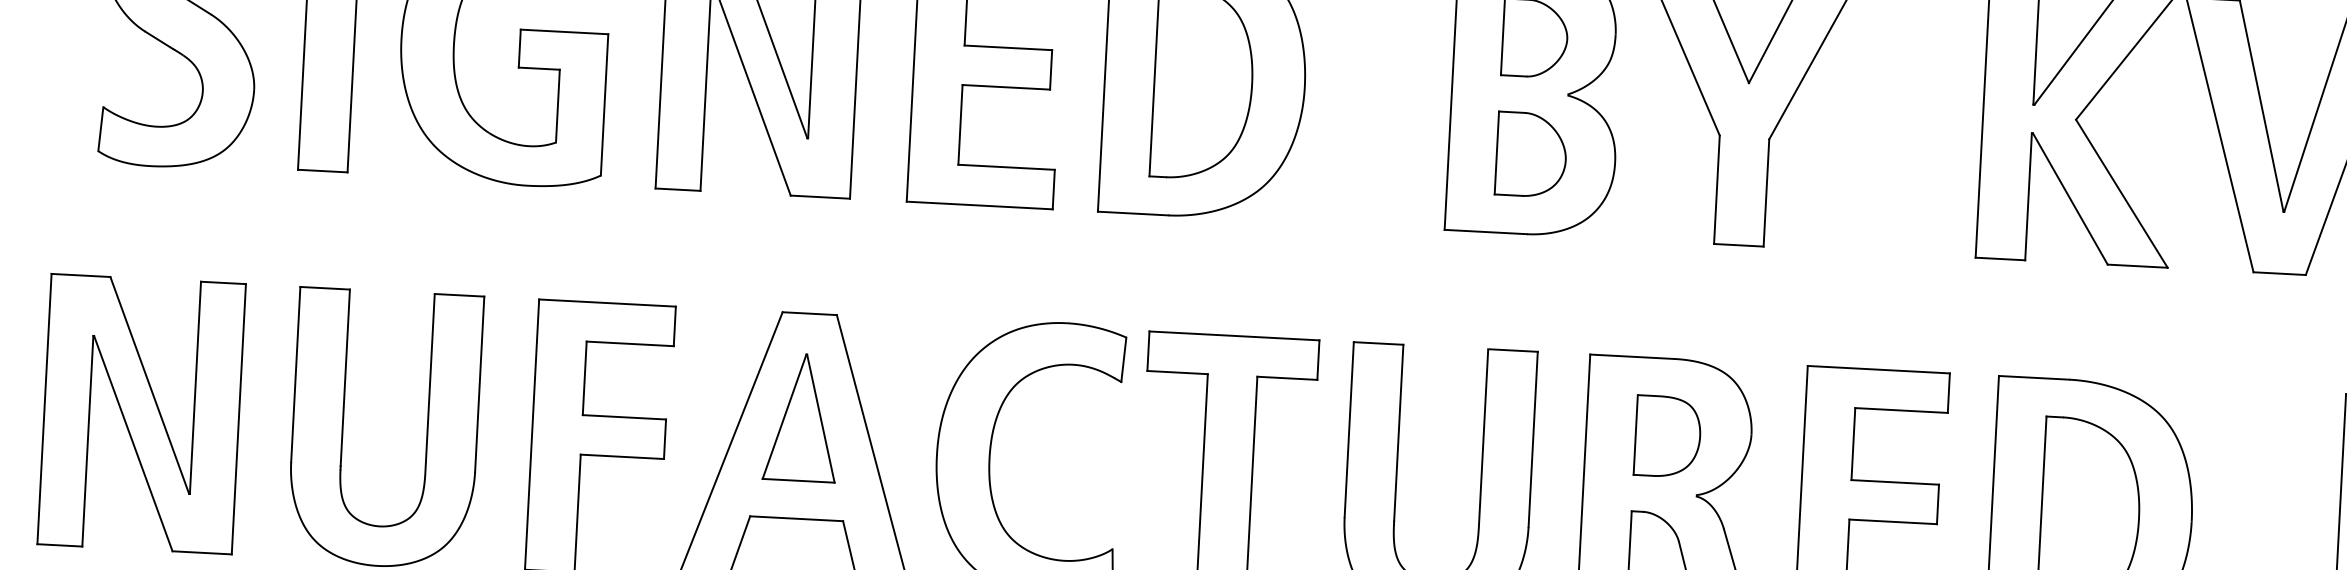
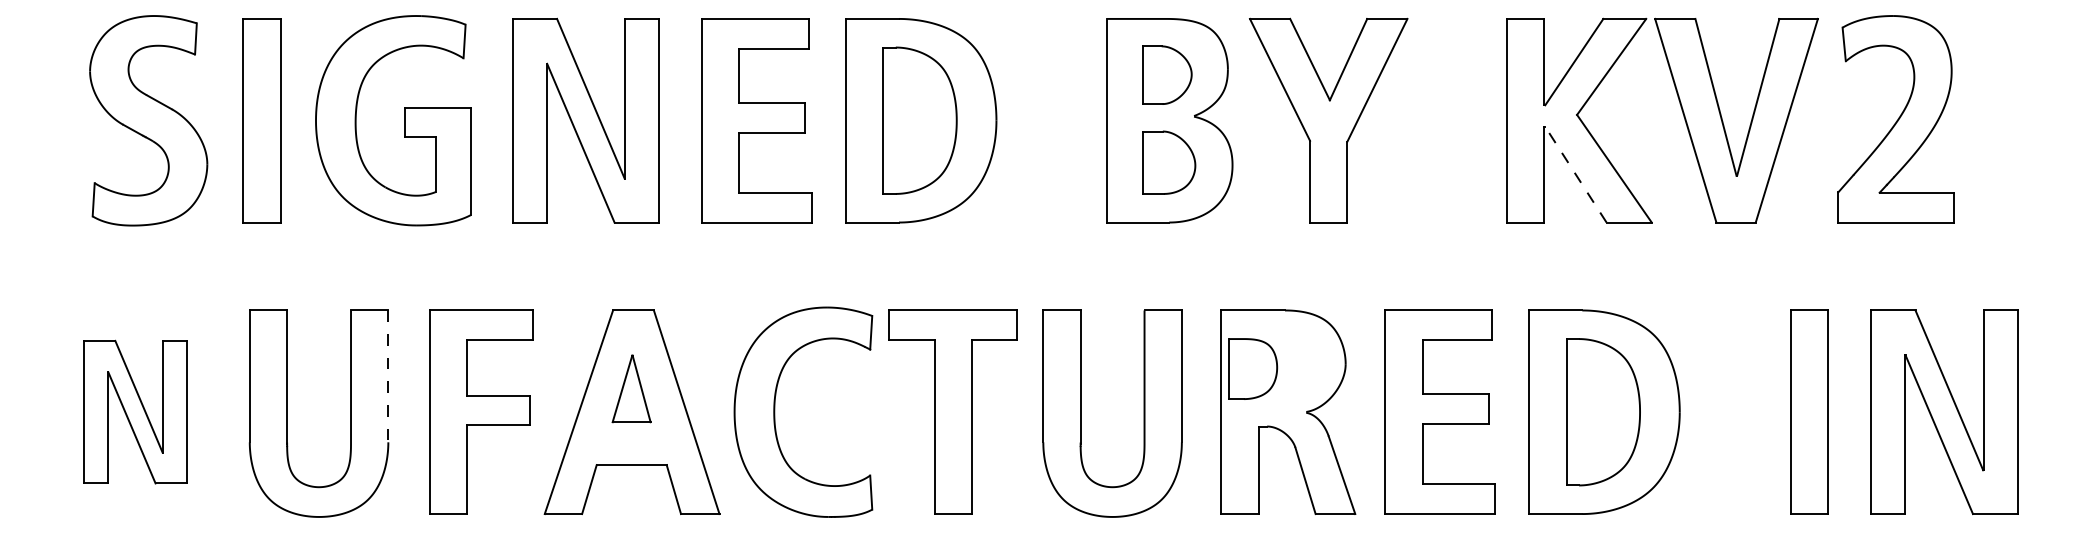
line: (2069, 198) -> (1575, 174), solid -> dashed
line: (479, 384) -> (388, 376), solid -> dashed
part: (141, 413) -> (135, 411), size x0.7
part: (801, 417) -> (631, 388), size x0.7
part: (1668, 435) -> (1253, 368), moved

